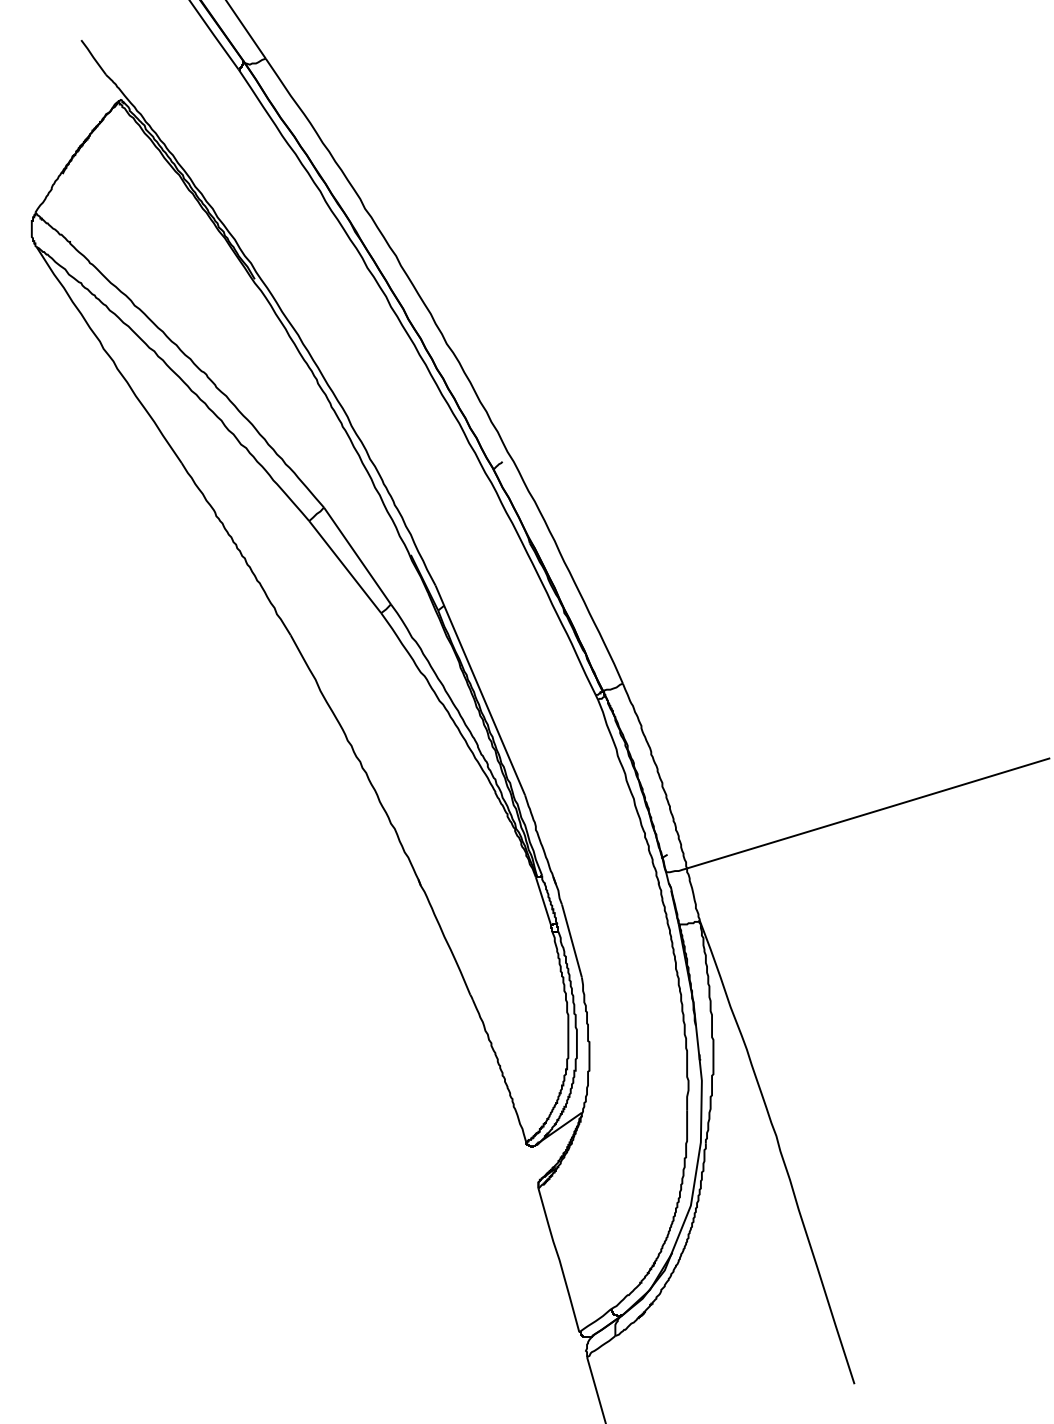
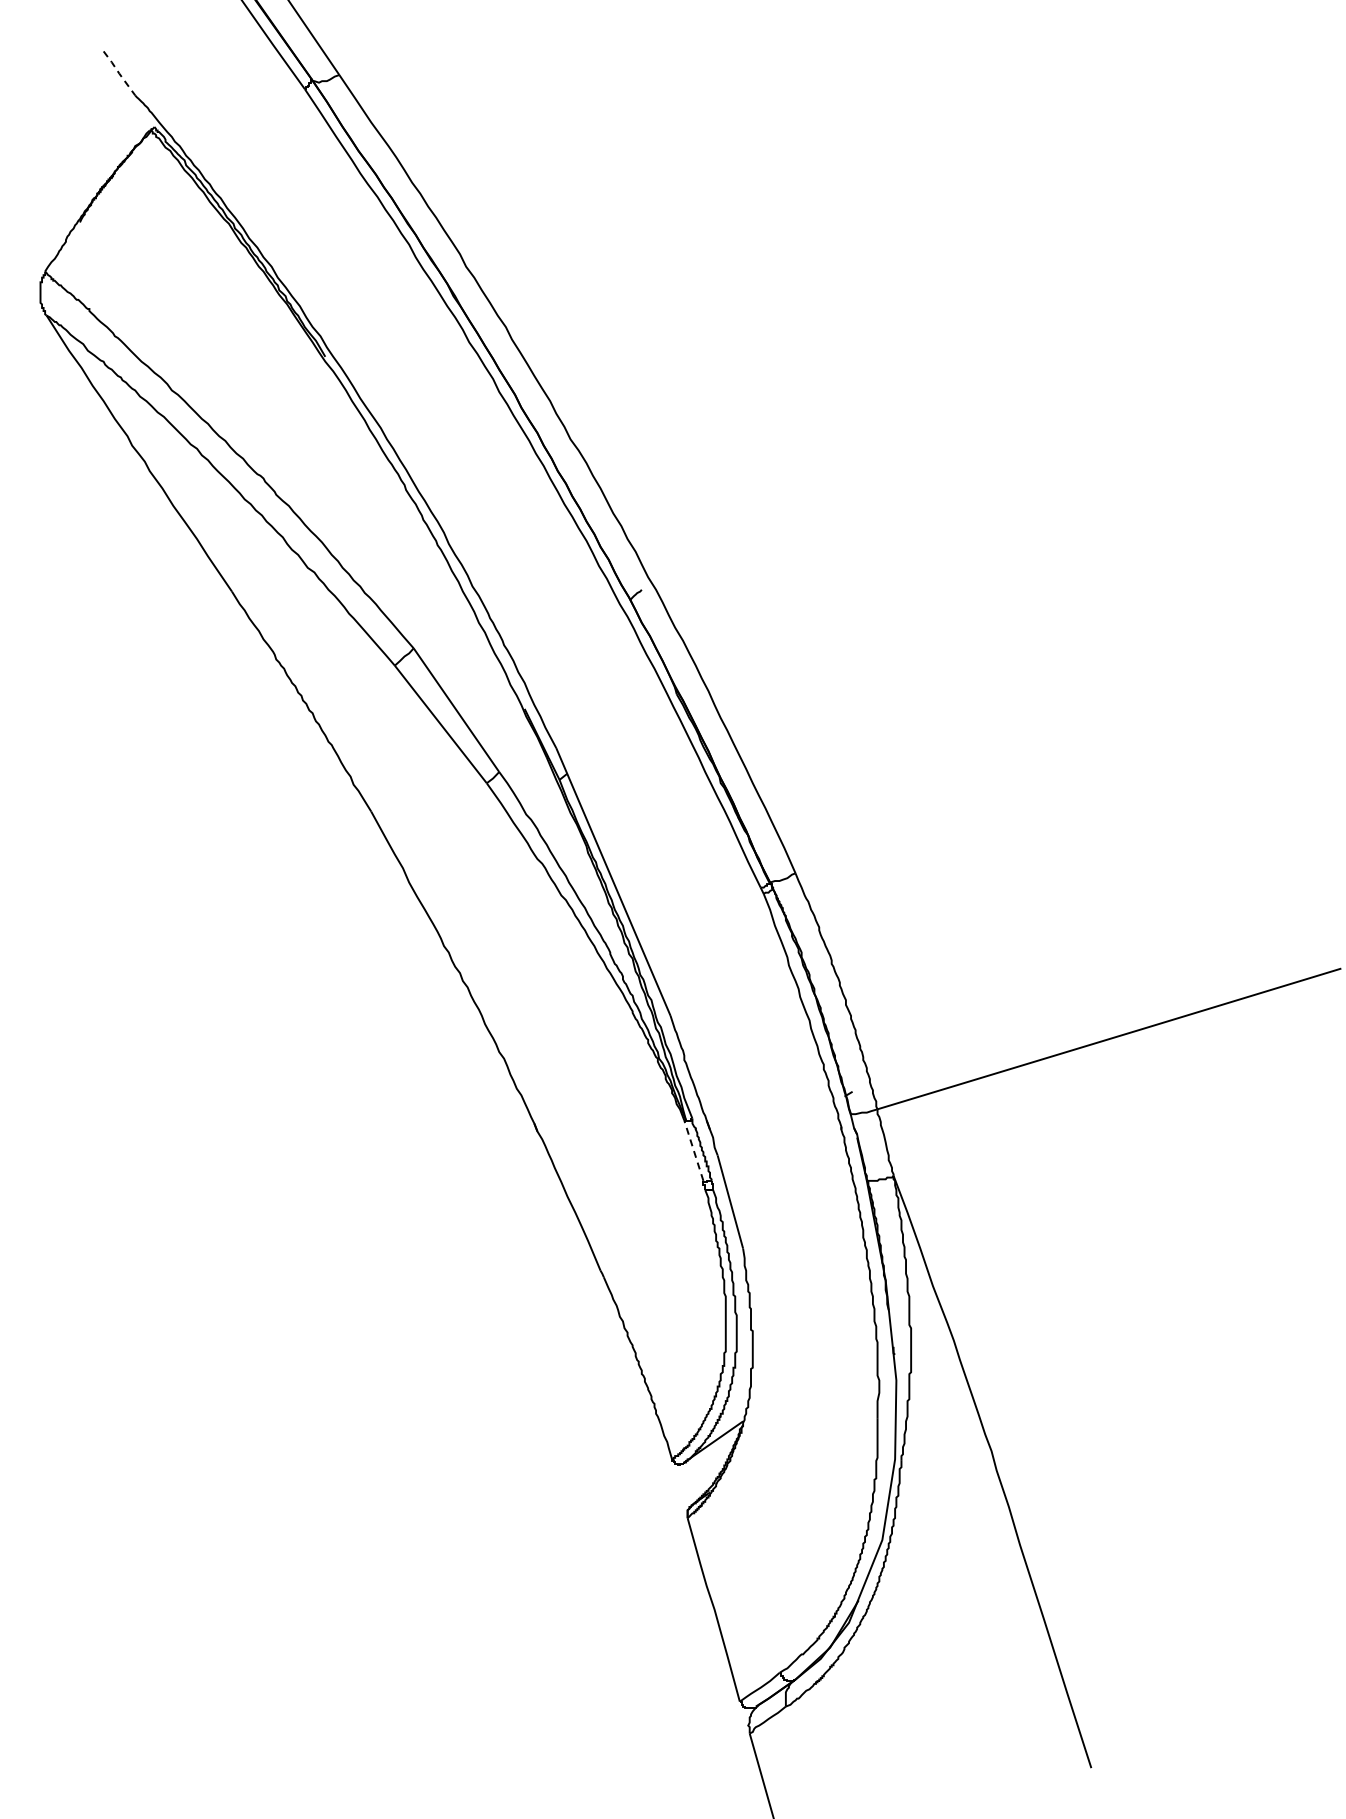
line: (93, 57) -> (119, 73), solid -> dashed
line: (543, 900) -> (693, 1150), solid -> dashed

